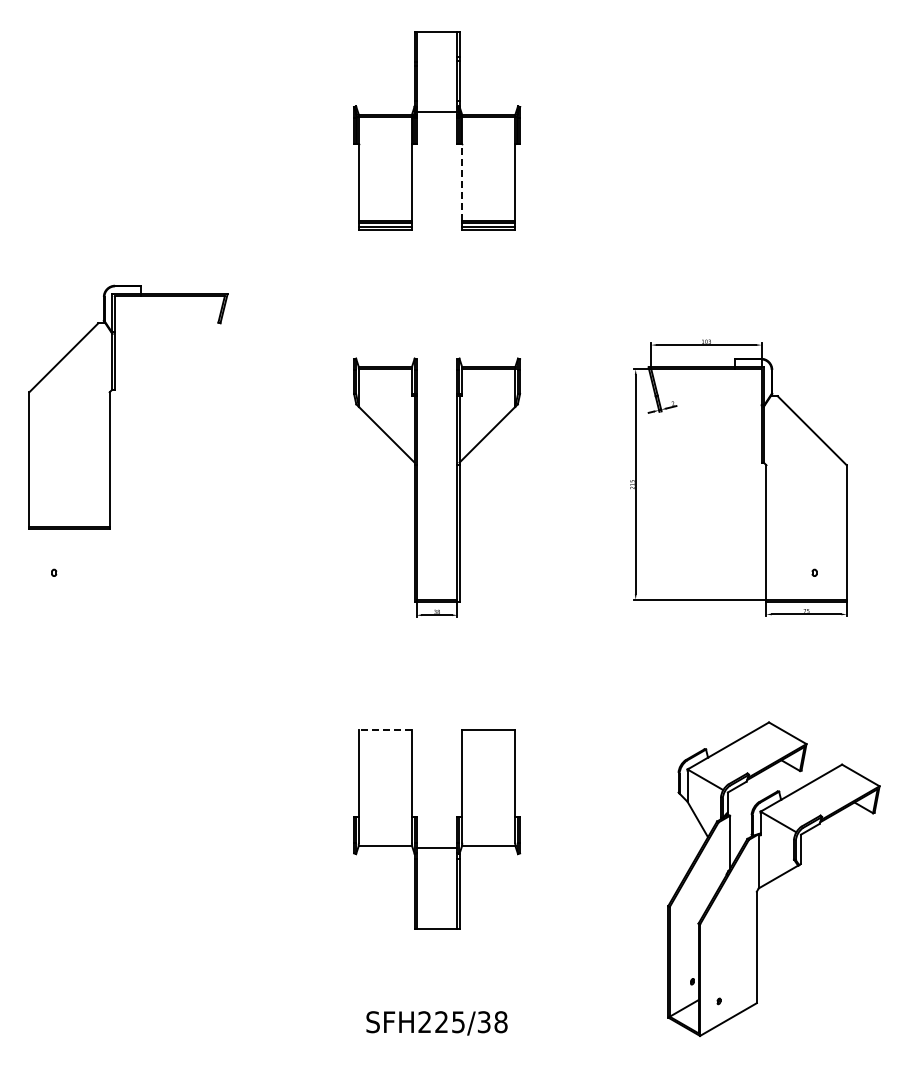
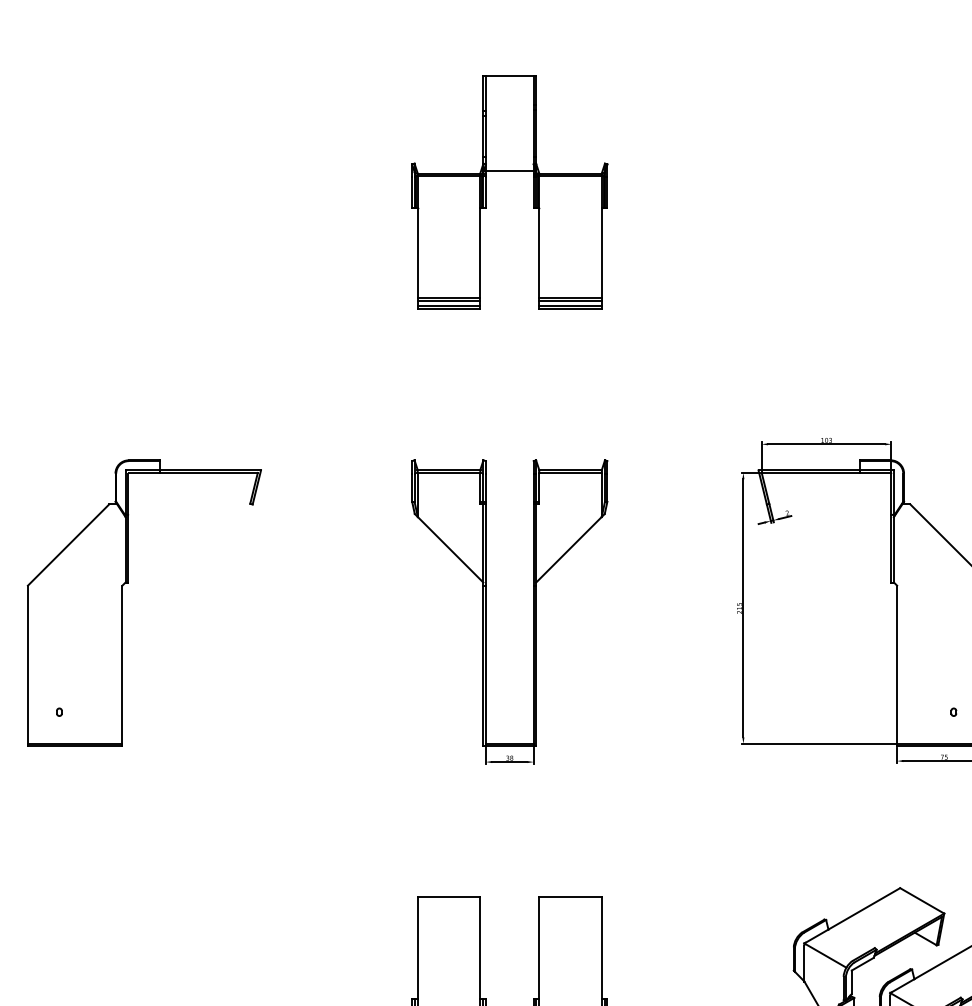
line: (462, 182) -> (539, 253), dashed -> solid
part: (110, 406) -> (123, 602), moved
line: (385, 730) -> (449, 897), dashed -> solid

